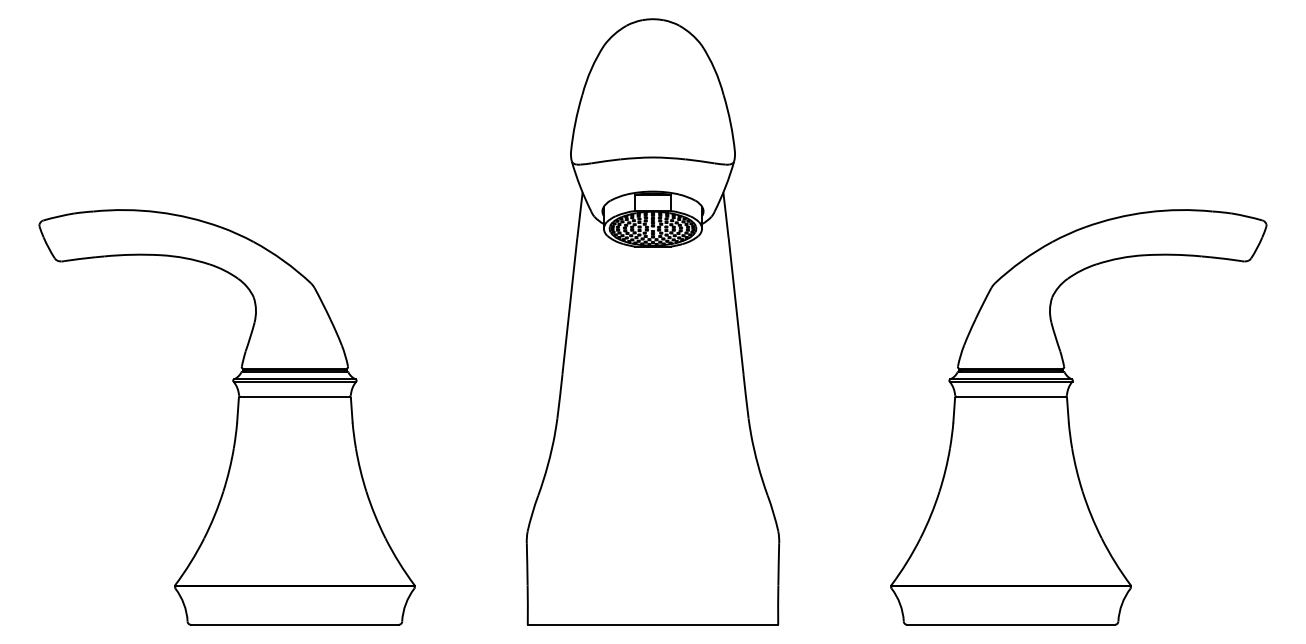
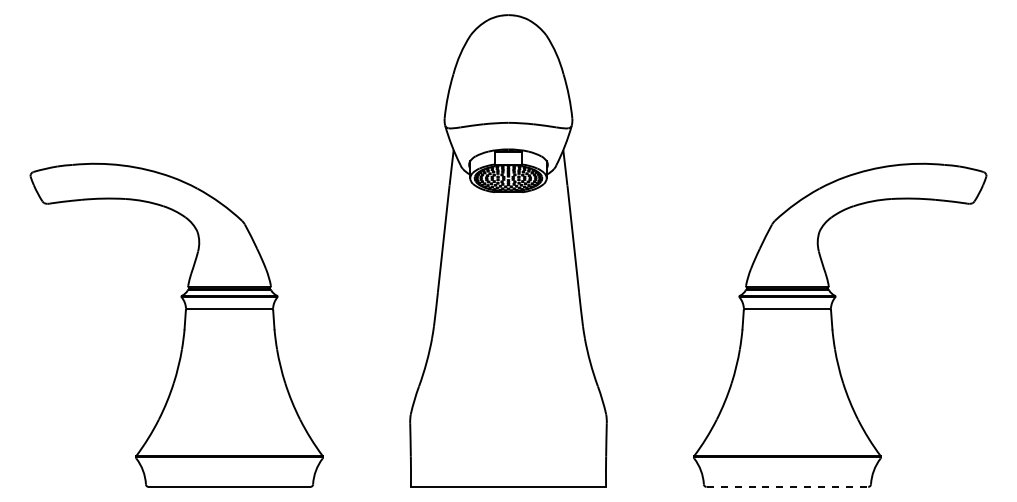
line: (1011, 624) -> (787, 486), solid -> dashed

